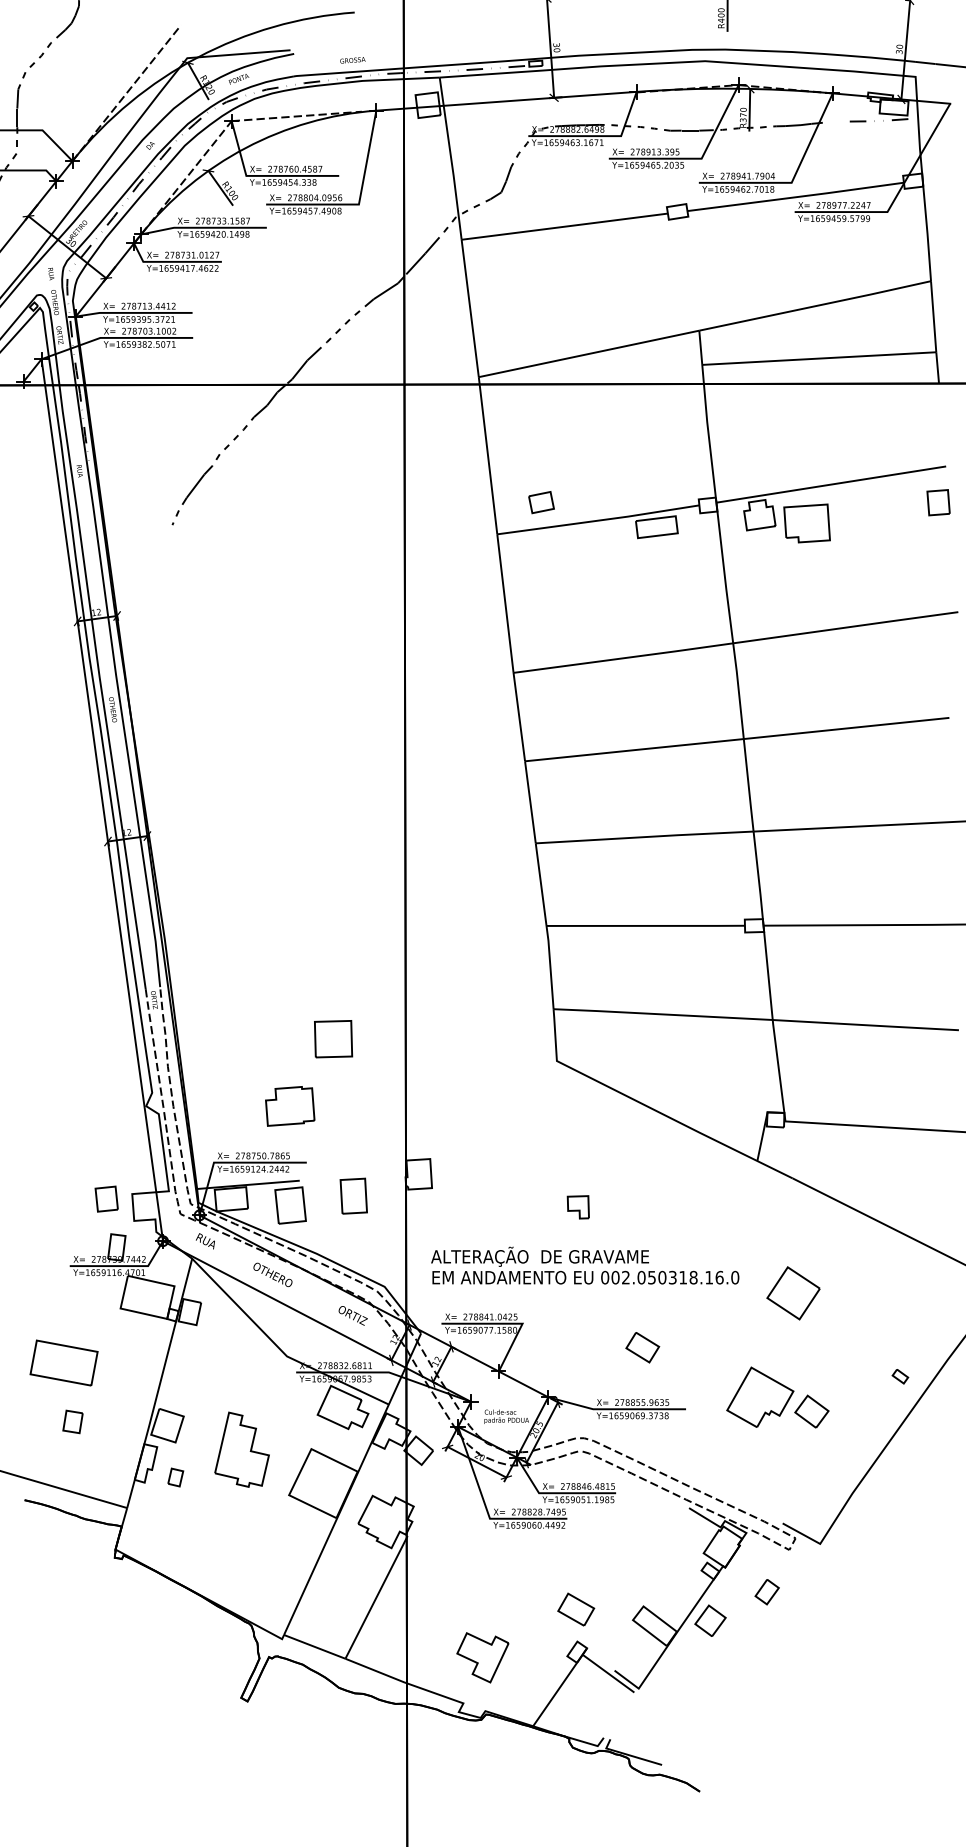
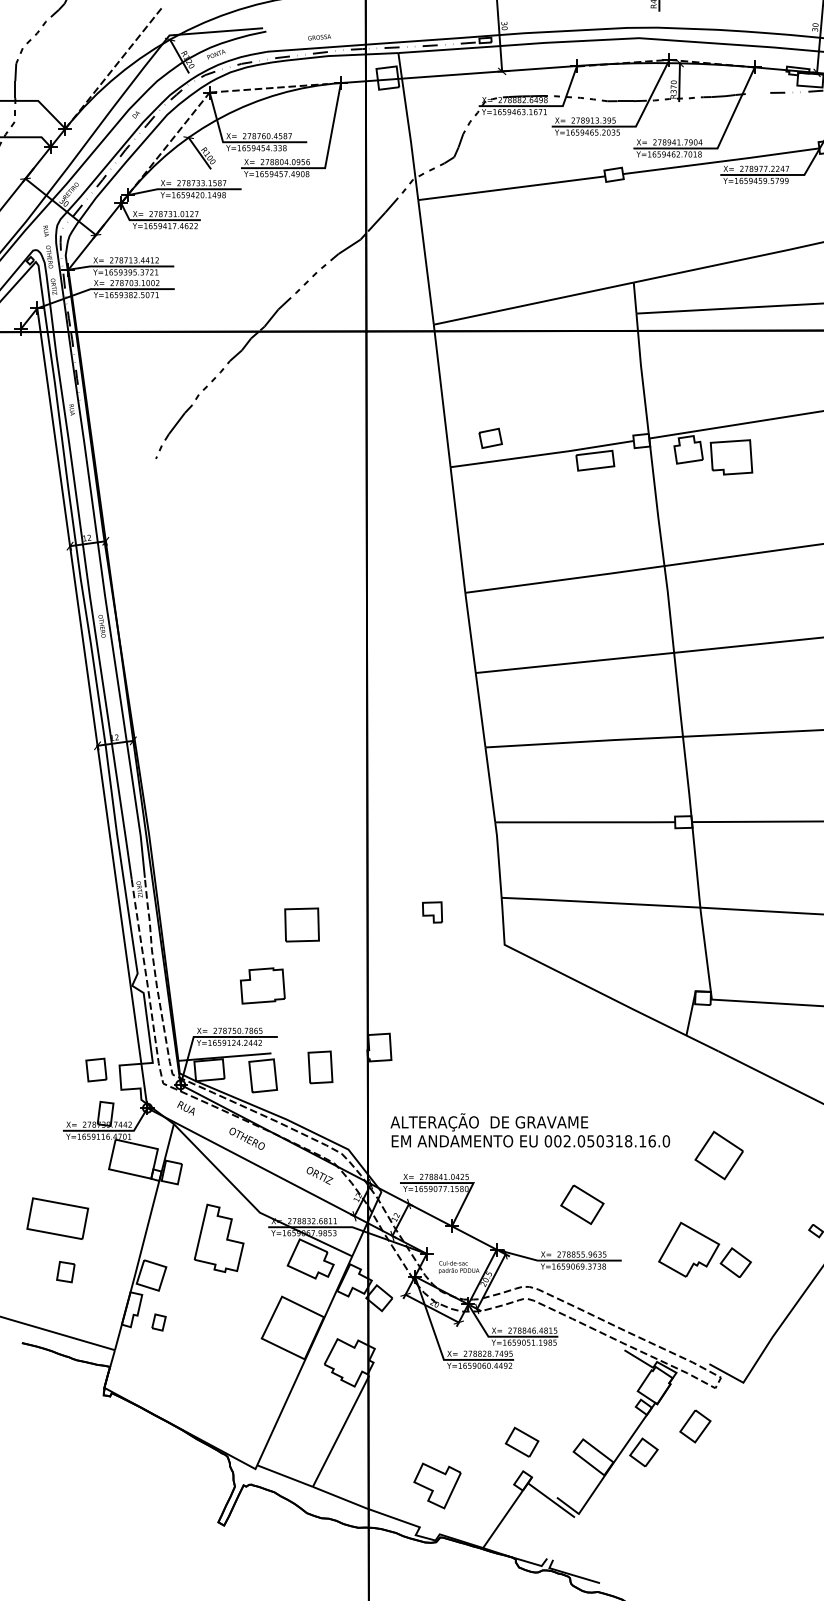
part: (577, 1207) -> (431, 912), moved
part: (642, 1347) -> (582, 1204), size x1.43
part: (241, 1449) -> (218, 1238), moved
part: (766, 1591) -> (694, 1425), size x1.43

